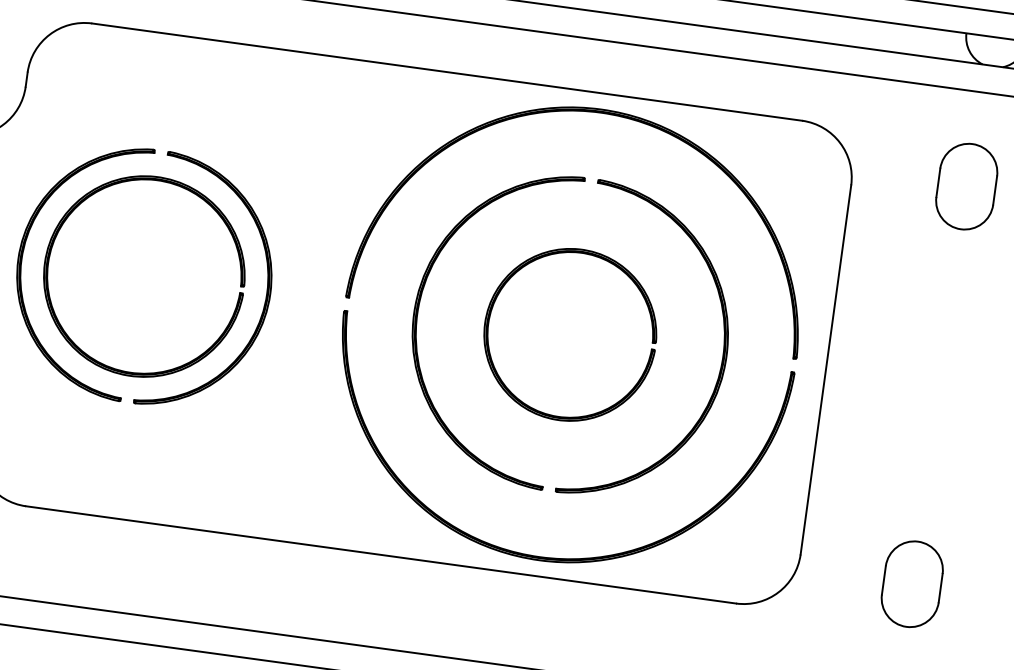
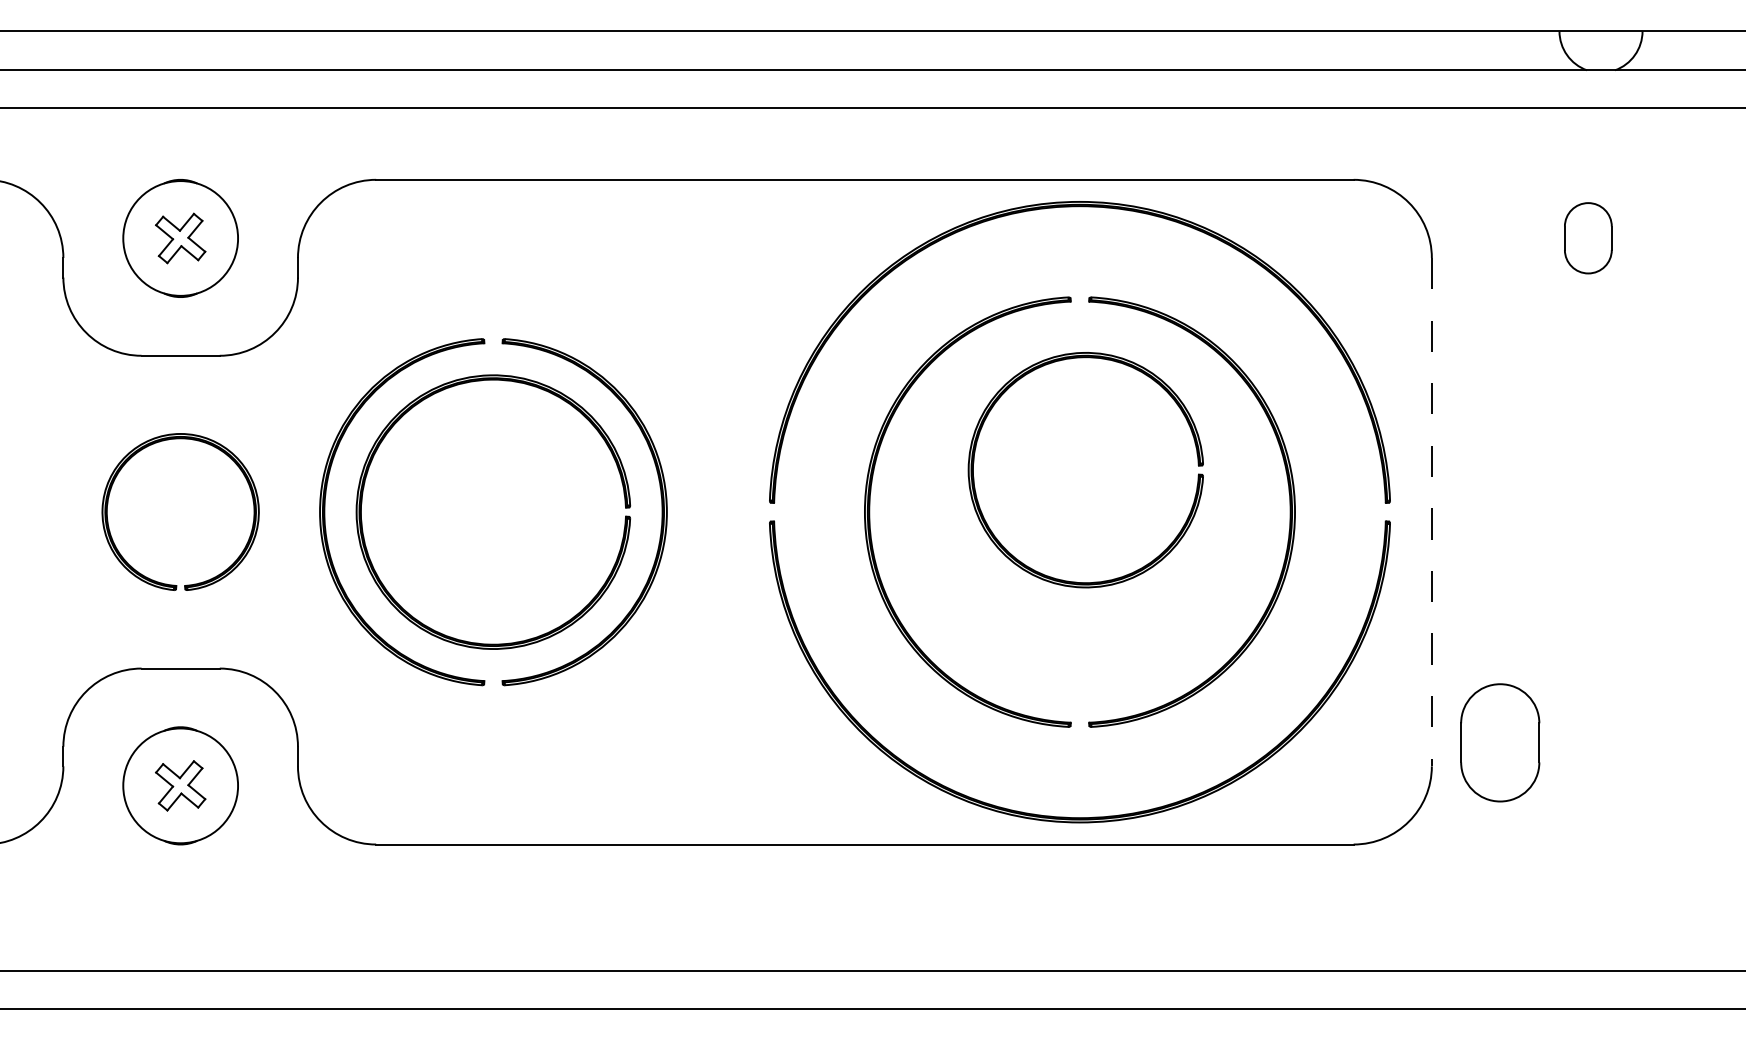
part: (967, 186) -> (1588, 237), size x0.6
line: (825, 370) -> (1431, 512), solid -> dashed
part: (499, 376) -> (998, 539), moved
part: (912, 584) -> (1500, 742), moved

